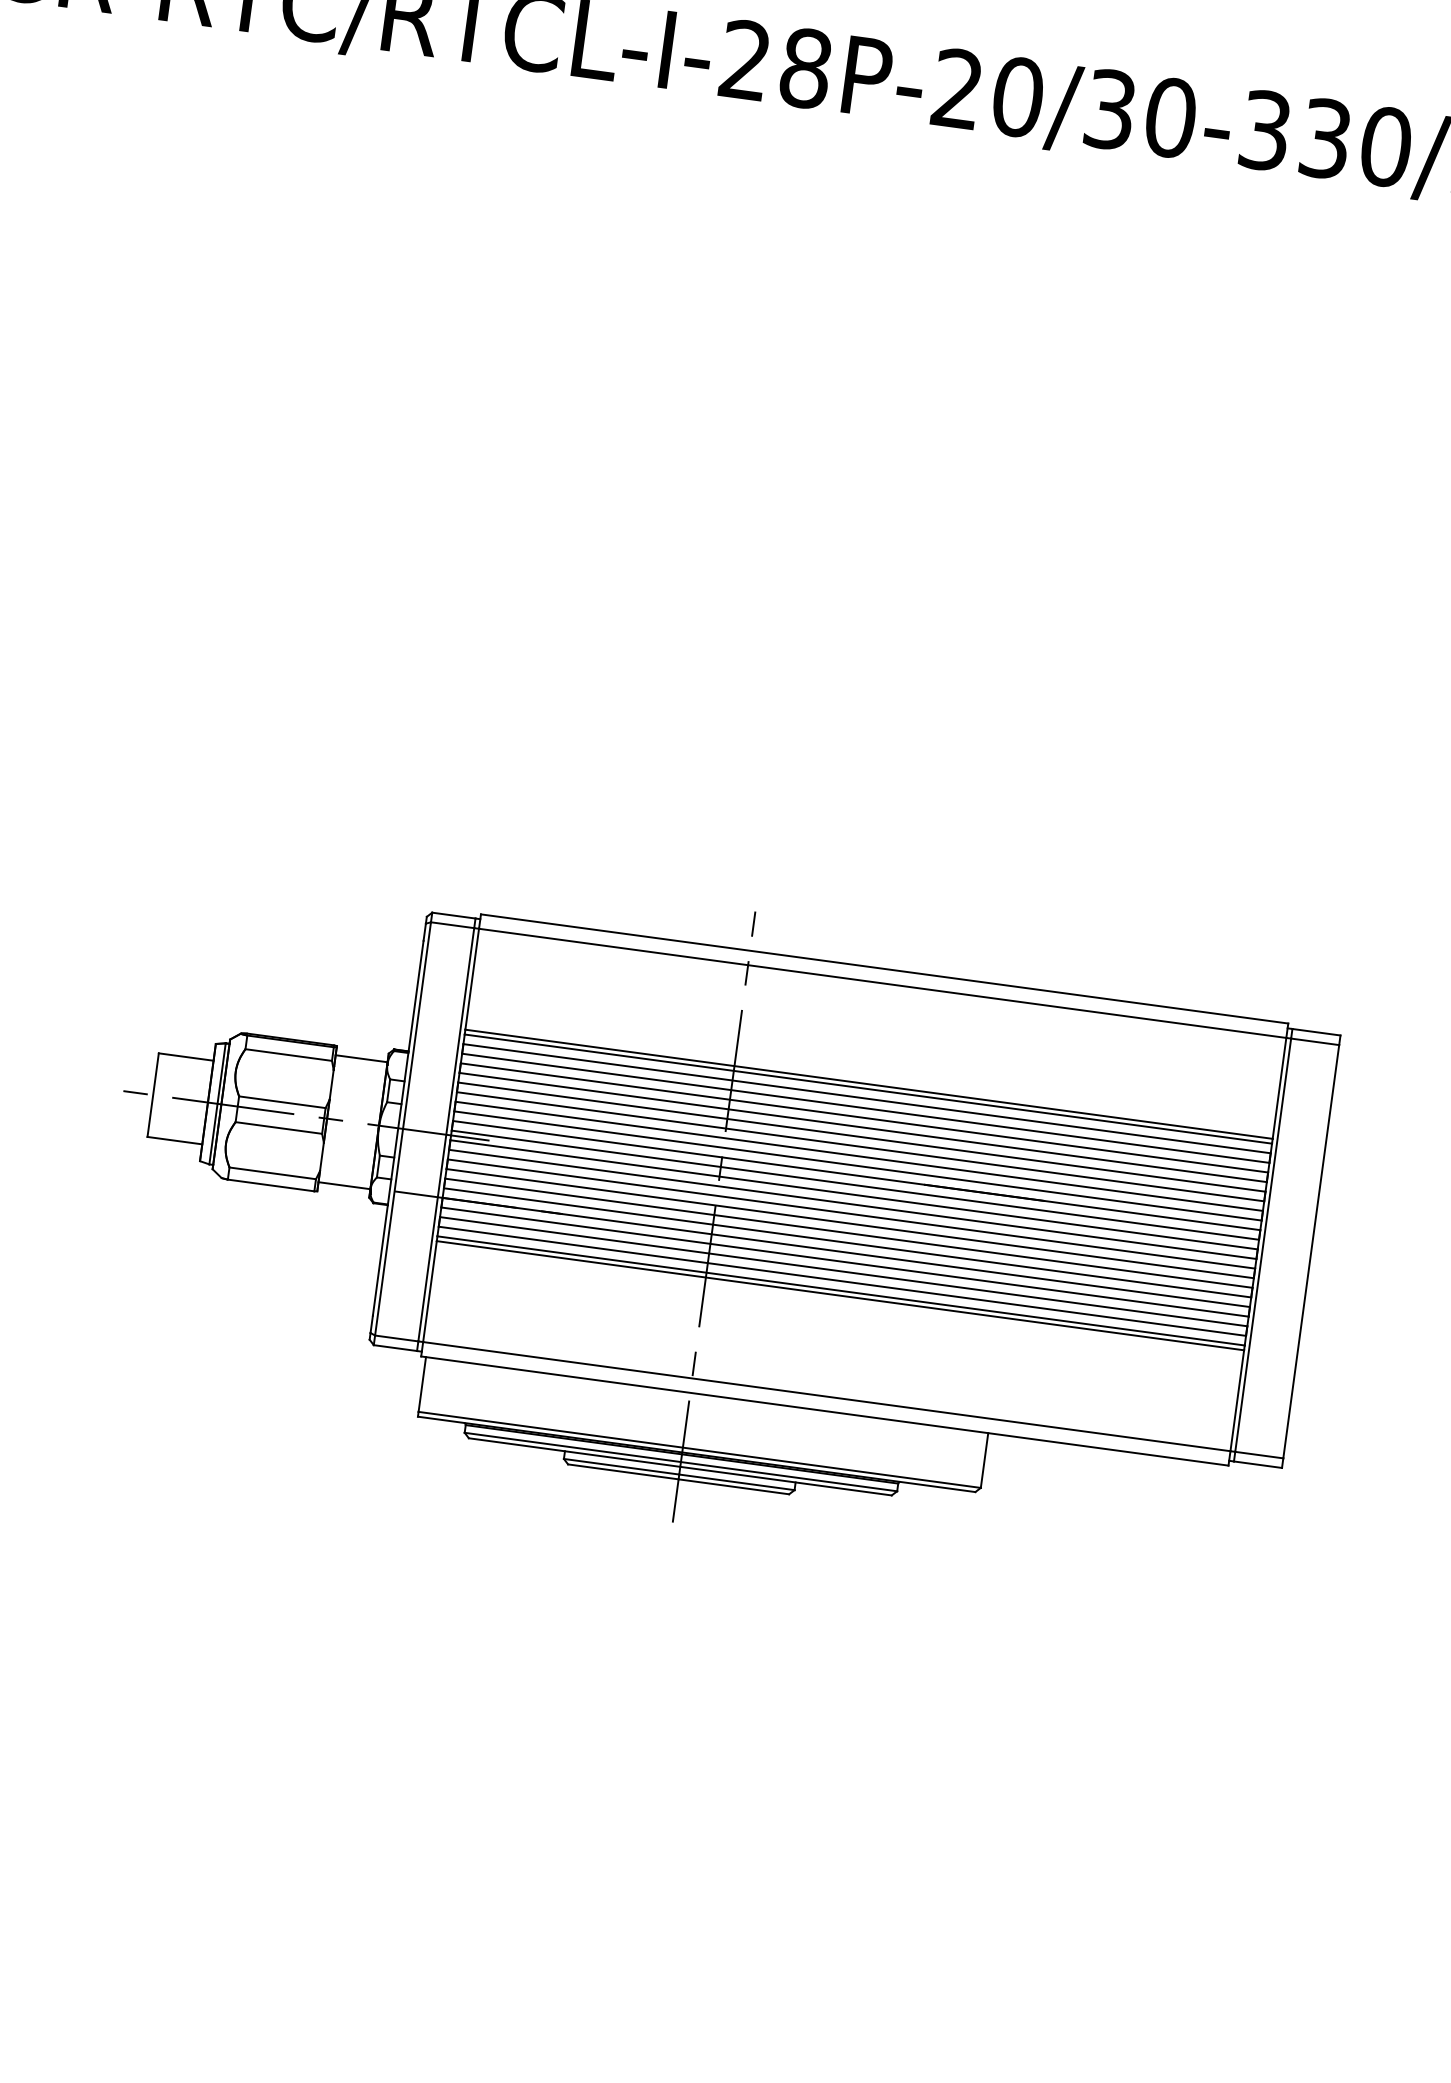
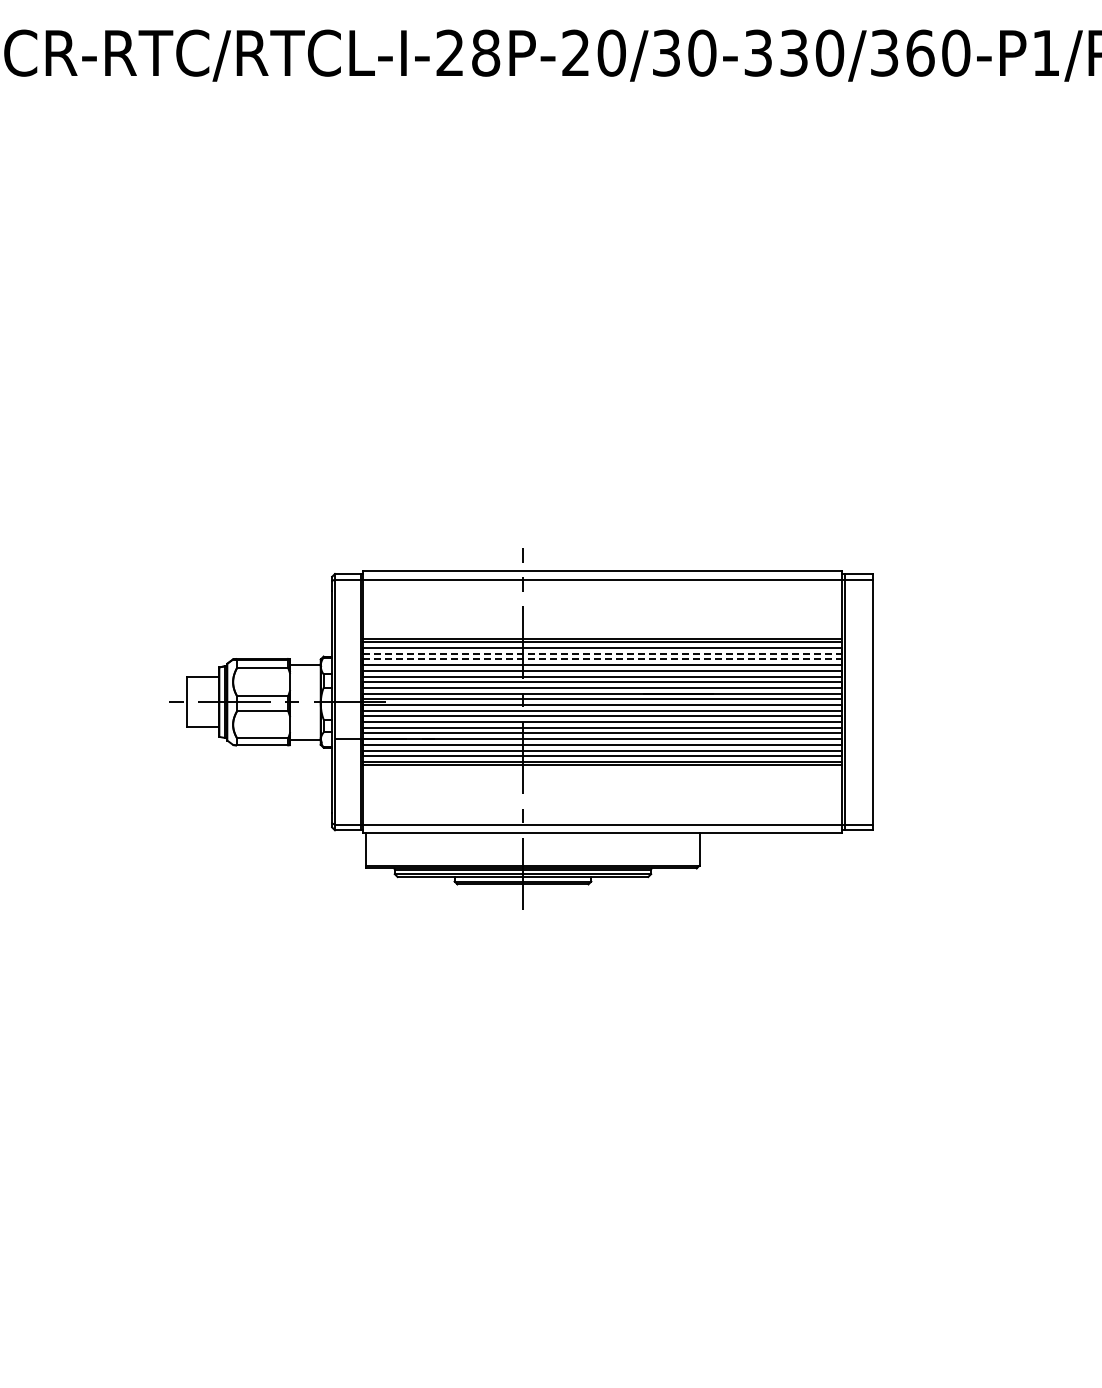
line: (867, 1108) -> (603, 653), solid -> dashed
line: (865, 1118) -> (603, 659), solid -> dashed

